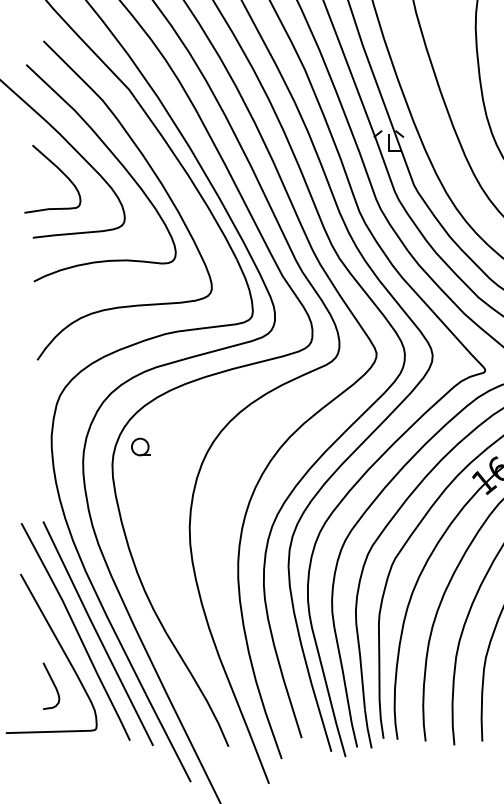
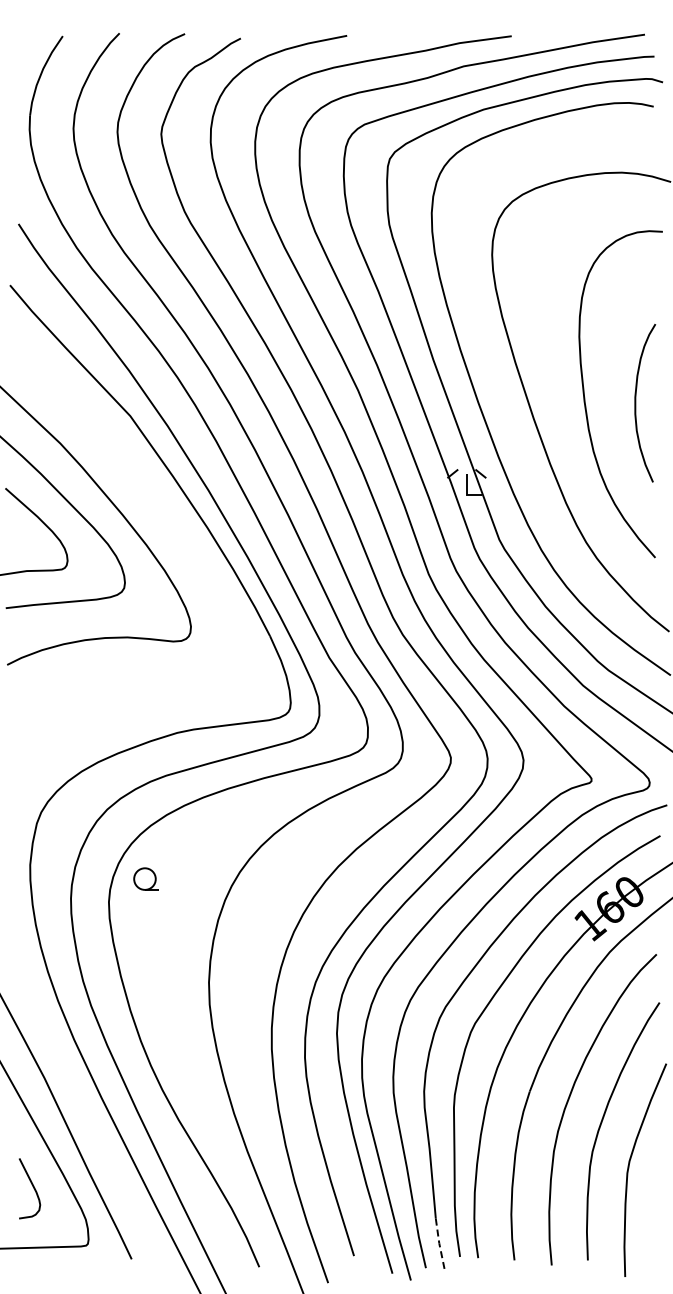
curve: (157, 179) -> (167, 532), removed
line: (98, 633) -> (90, 1120), removed
line: (367, 729) -> (439, 1244), solid -> dashed

